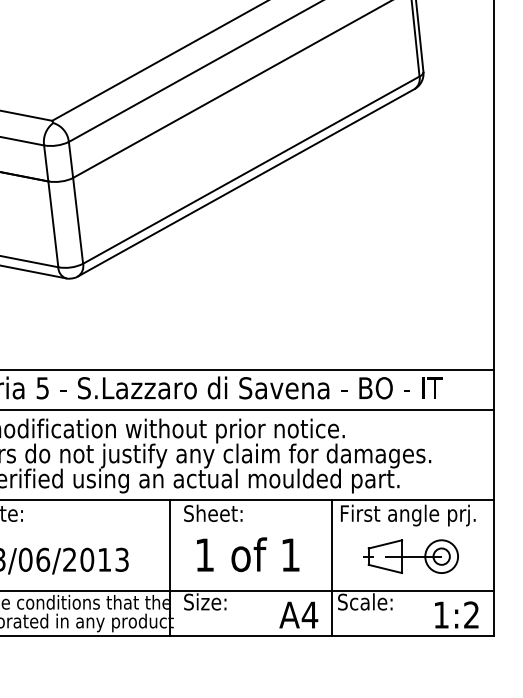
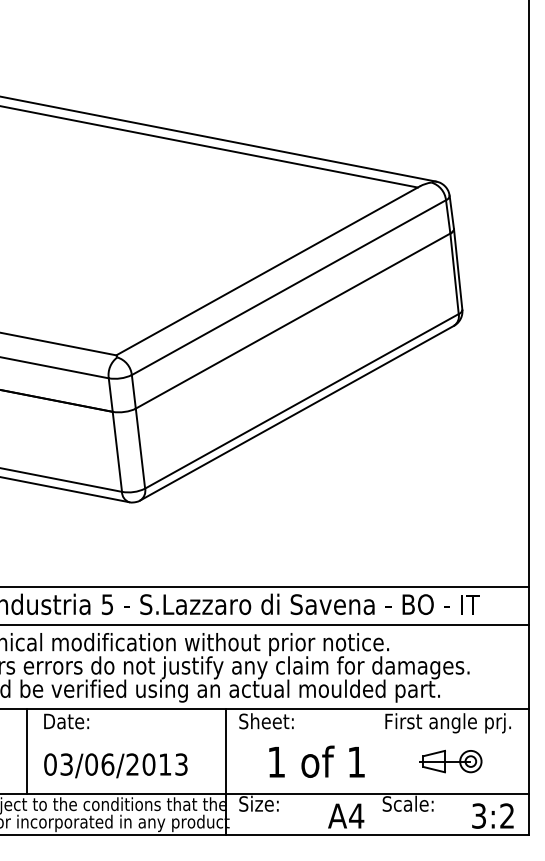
text: (247, 554) -> (316, 761), moved
part: (410, 556) -> (450, 761), size x0.7
line: (332, 568) -> (377, 772), removed
text: (440, 614) -> (478, 815), 1:2 -> 3:2

